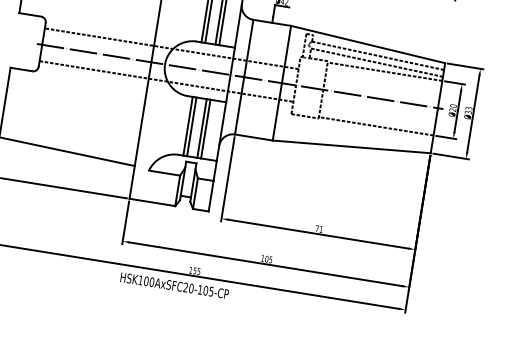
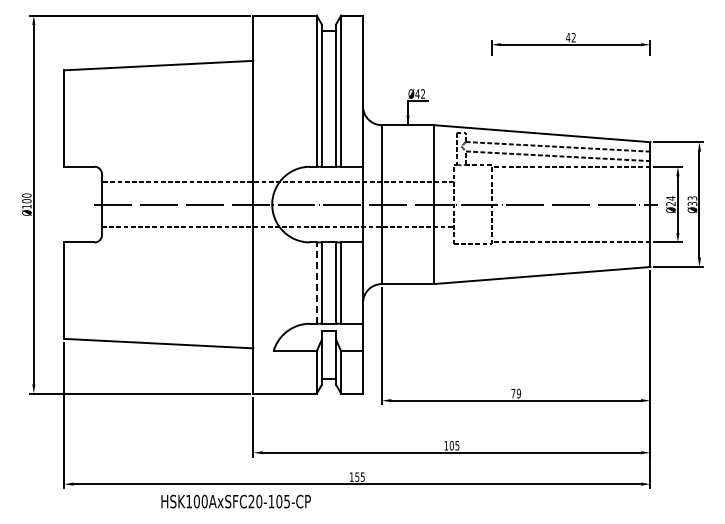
text: (453, 106) -> (670, 198), Ø20 -> Ø24
line: (187, 126) -> (316, 283), solid -> dashed
text: (320, 229) -> (518, 393), 71 -> 79
text: (174, 285) -> (235, 501), moved

